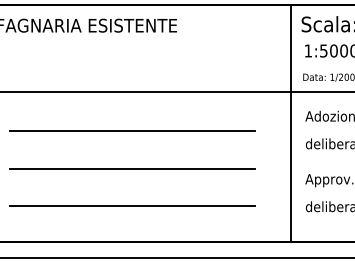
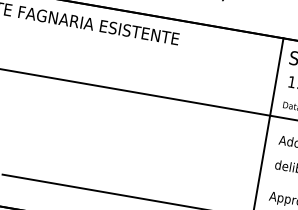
line: (132, 130) -> (123, 125), removed
line: (132, 168) -> (117, 159), removed

